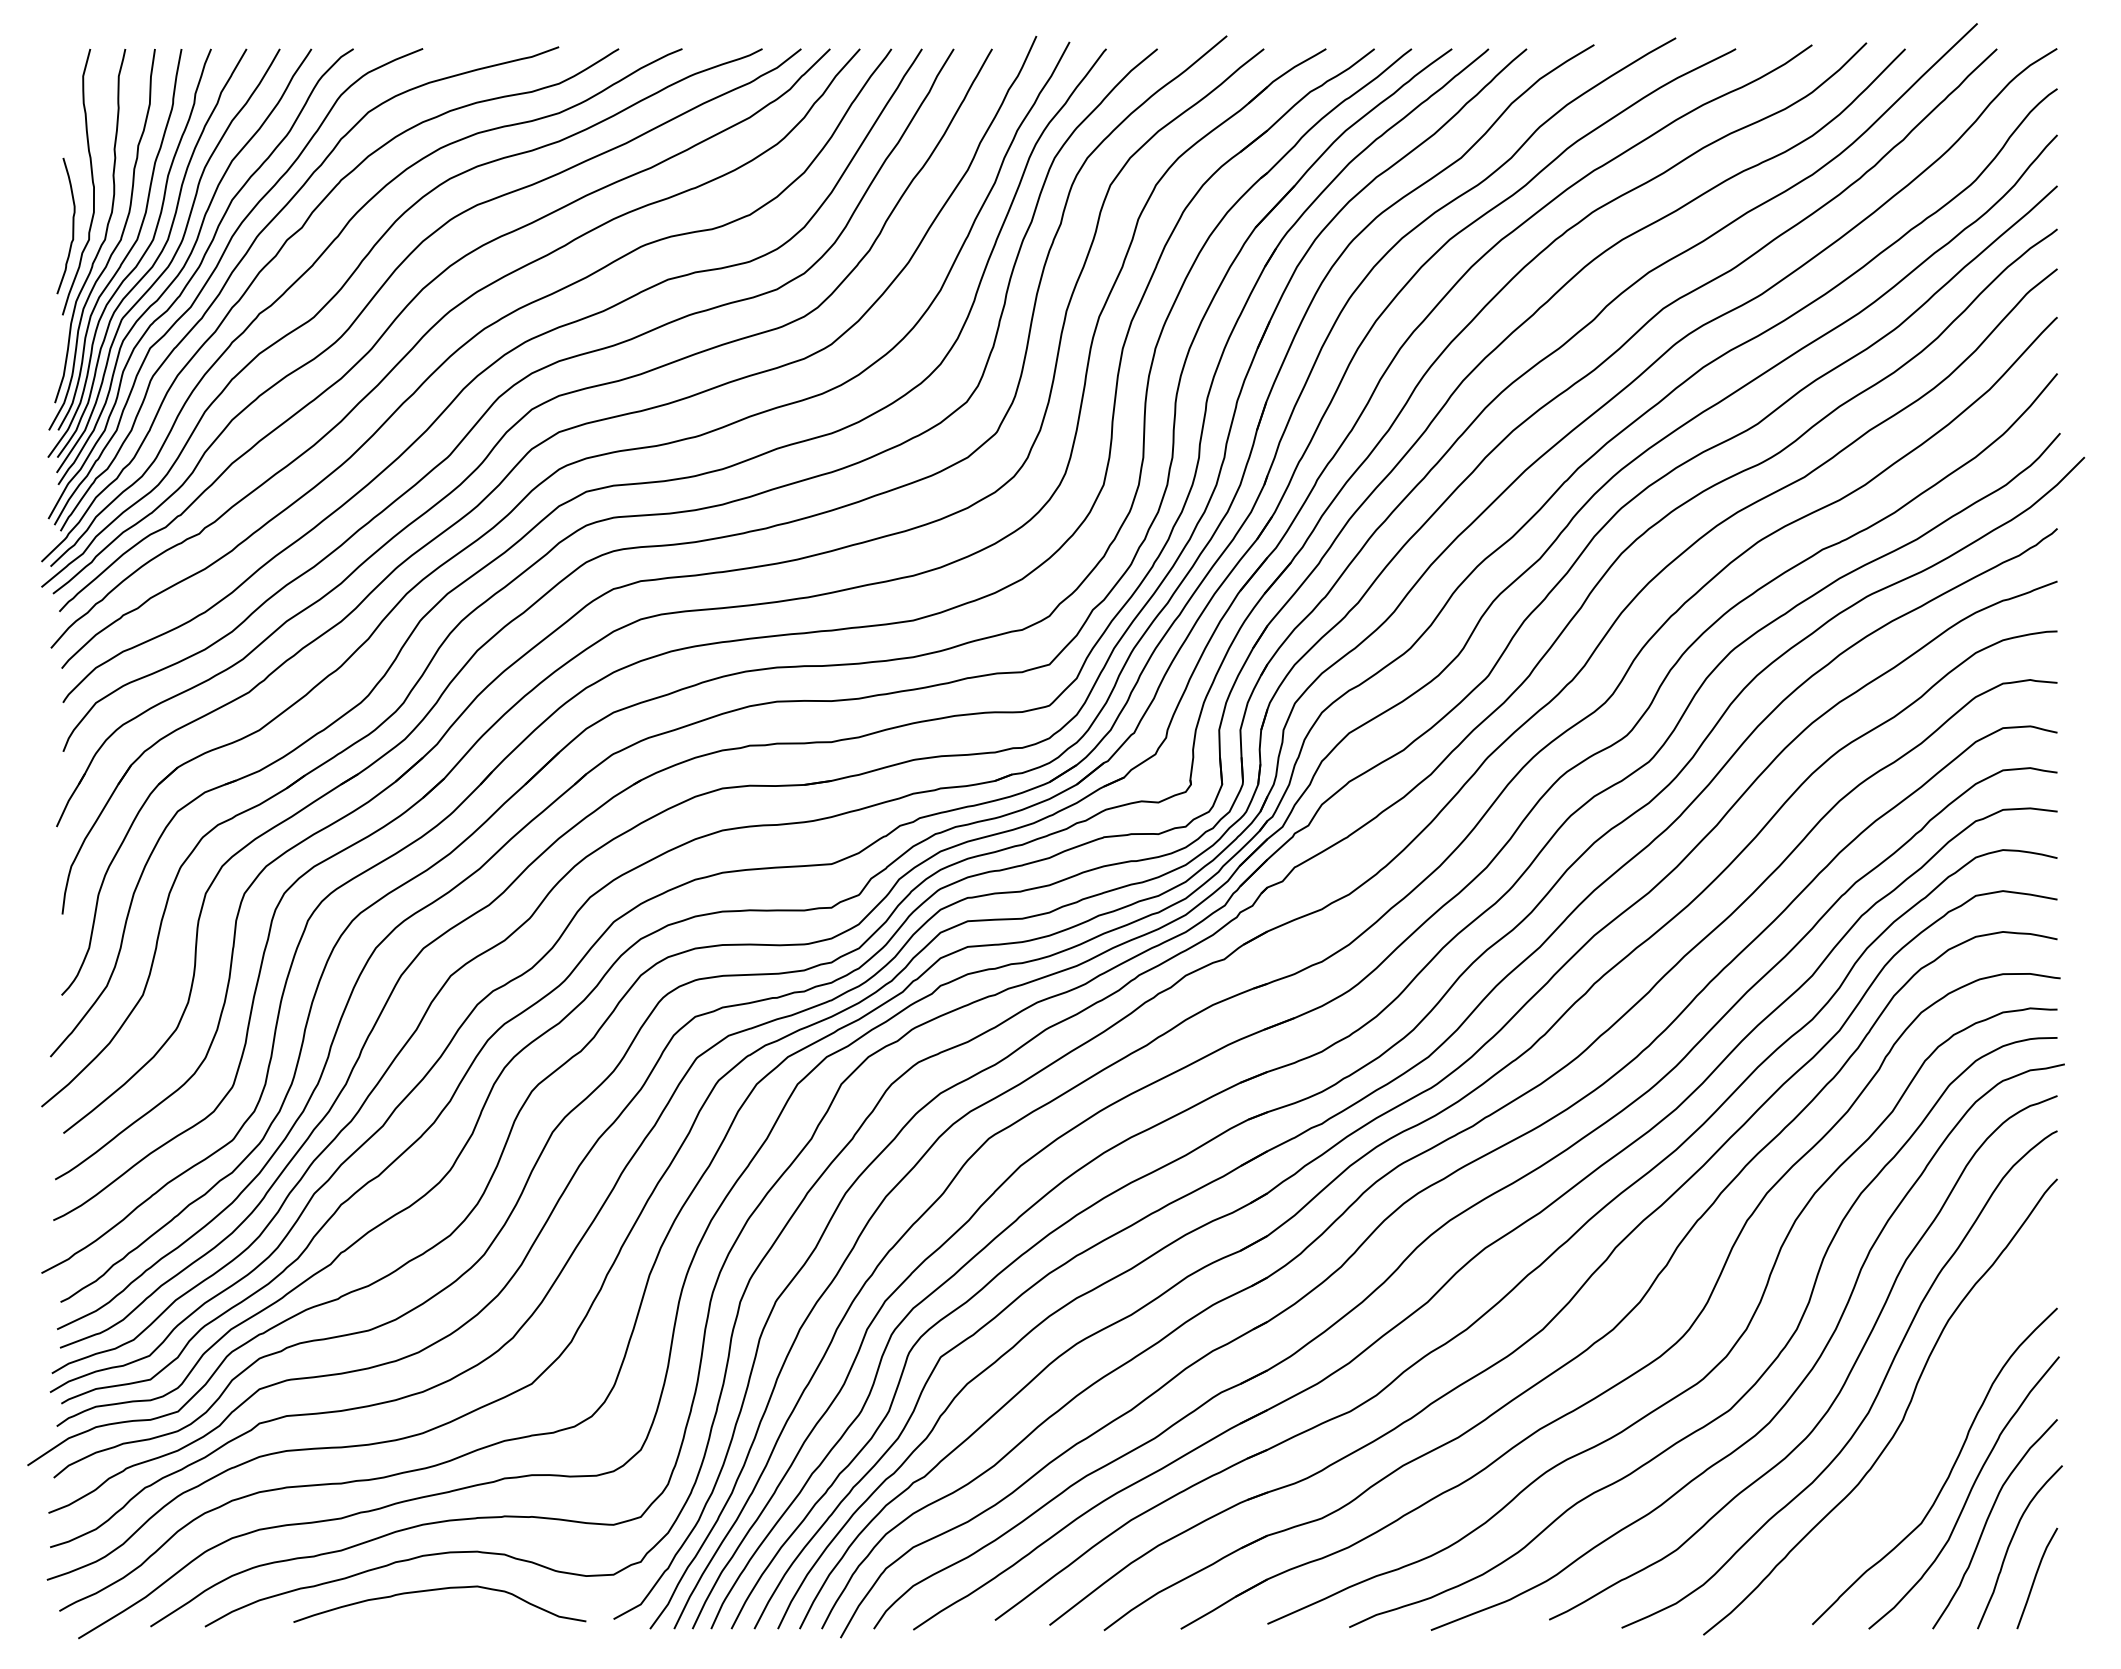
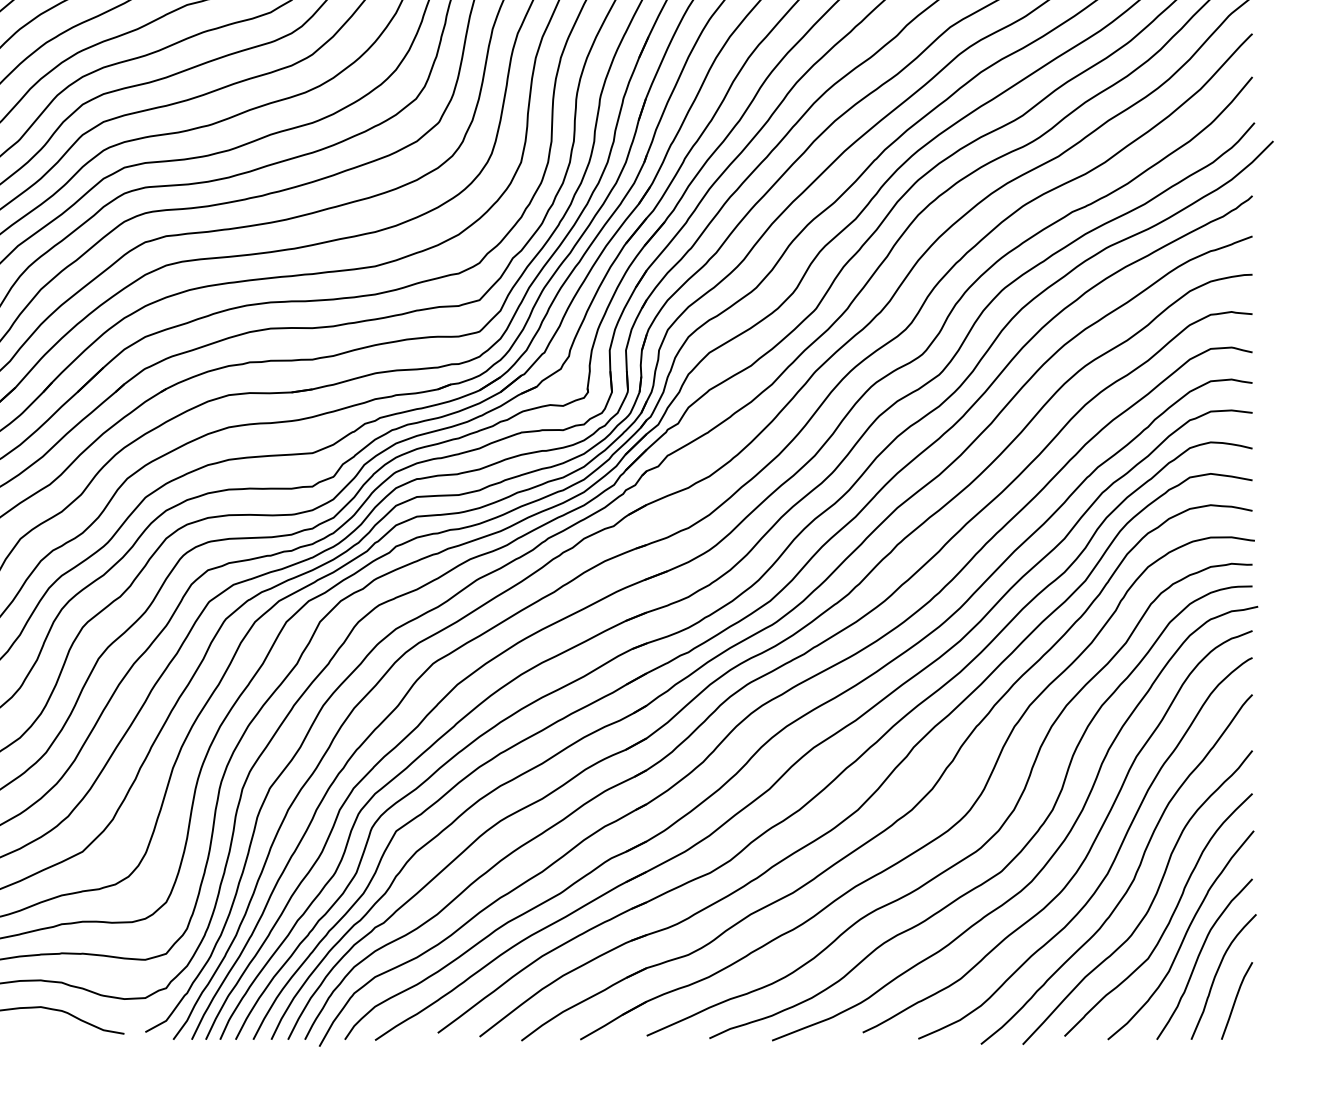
curve: (1924, 1452) -> (1150, 904), added

